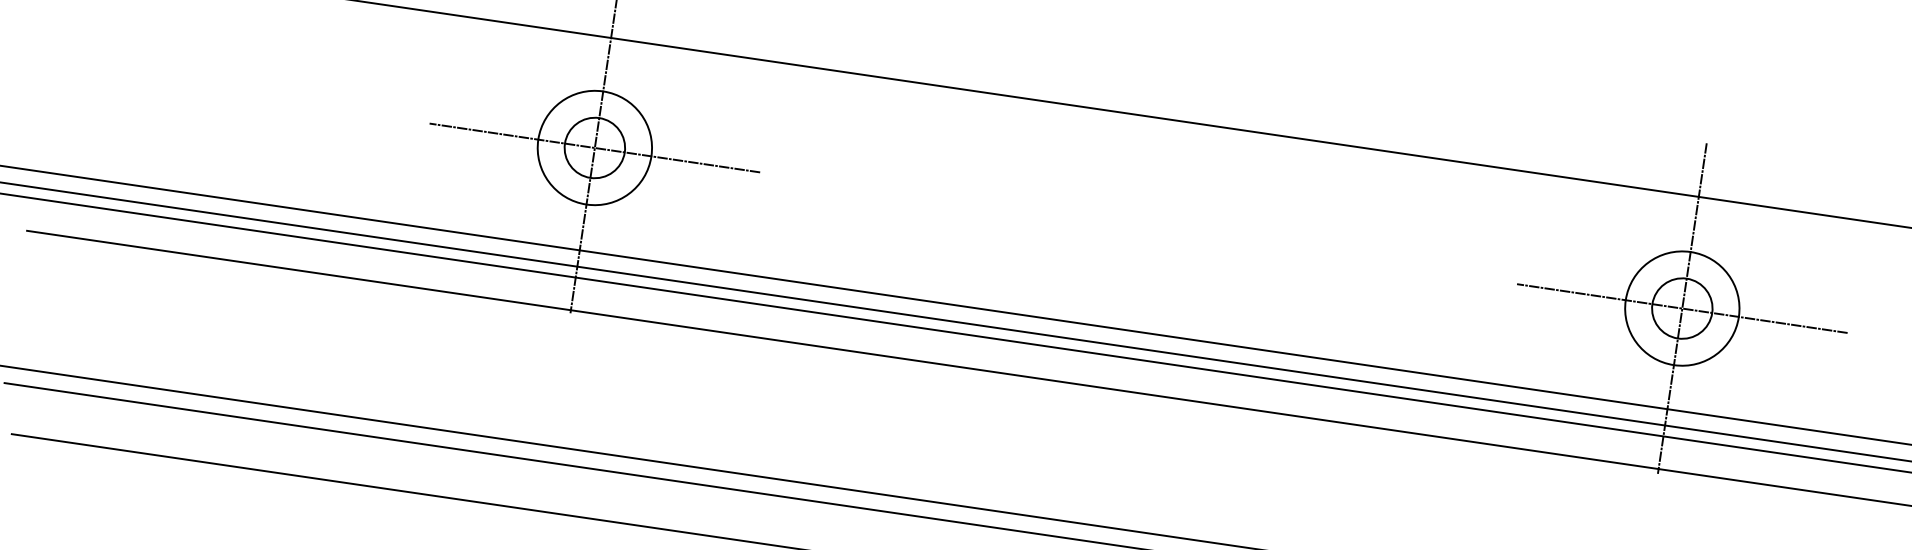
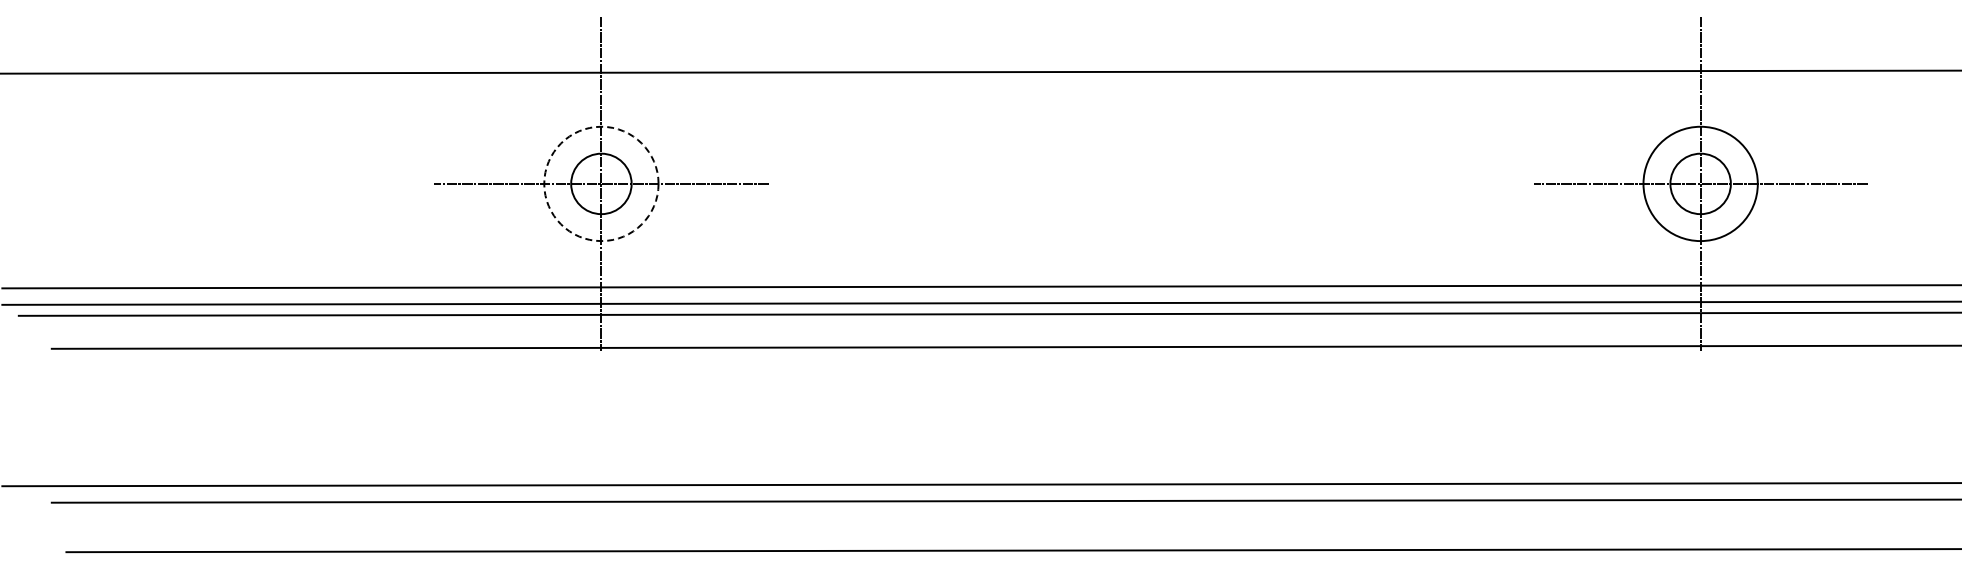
circle: (595, 147) -> (601, 183), solid -> dashed

